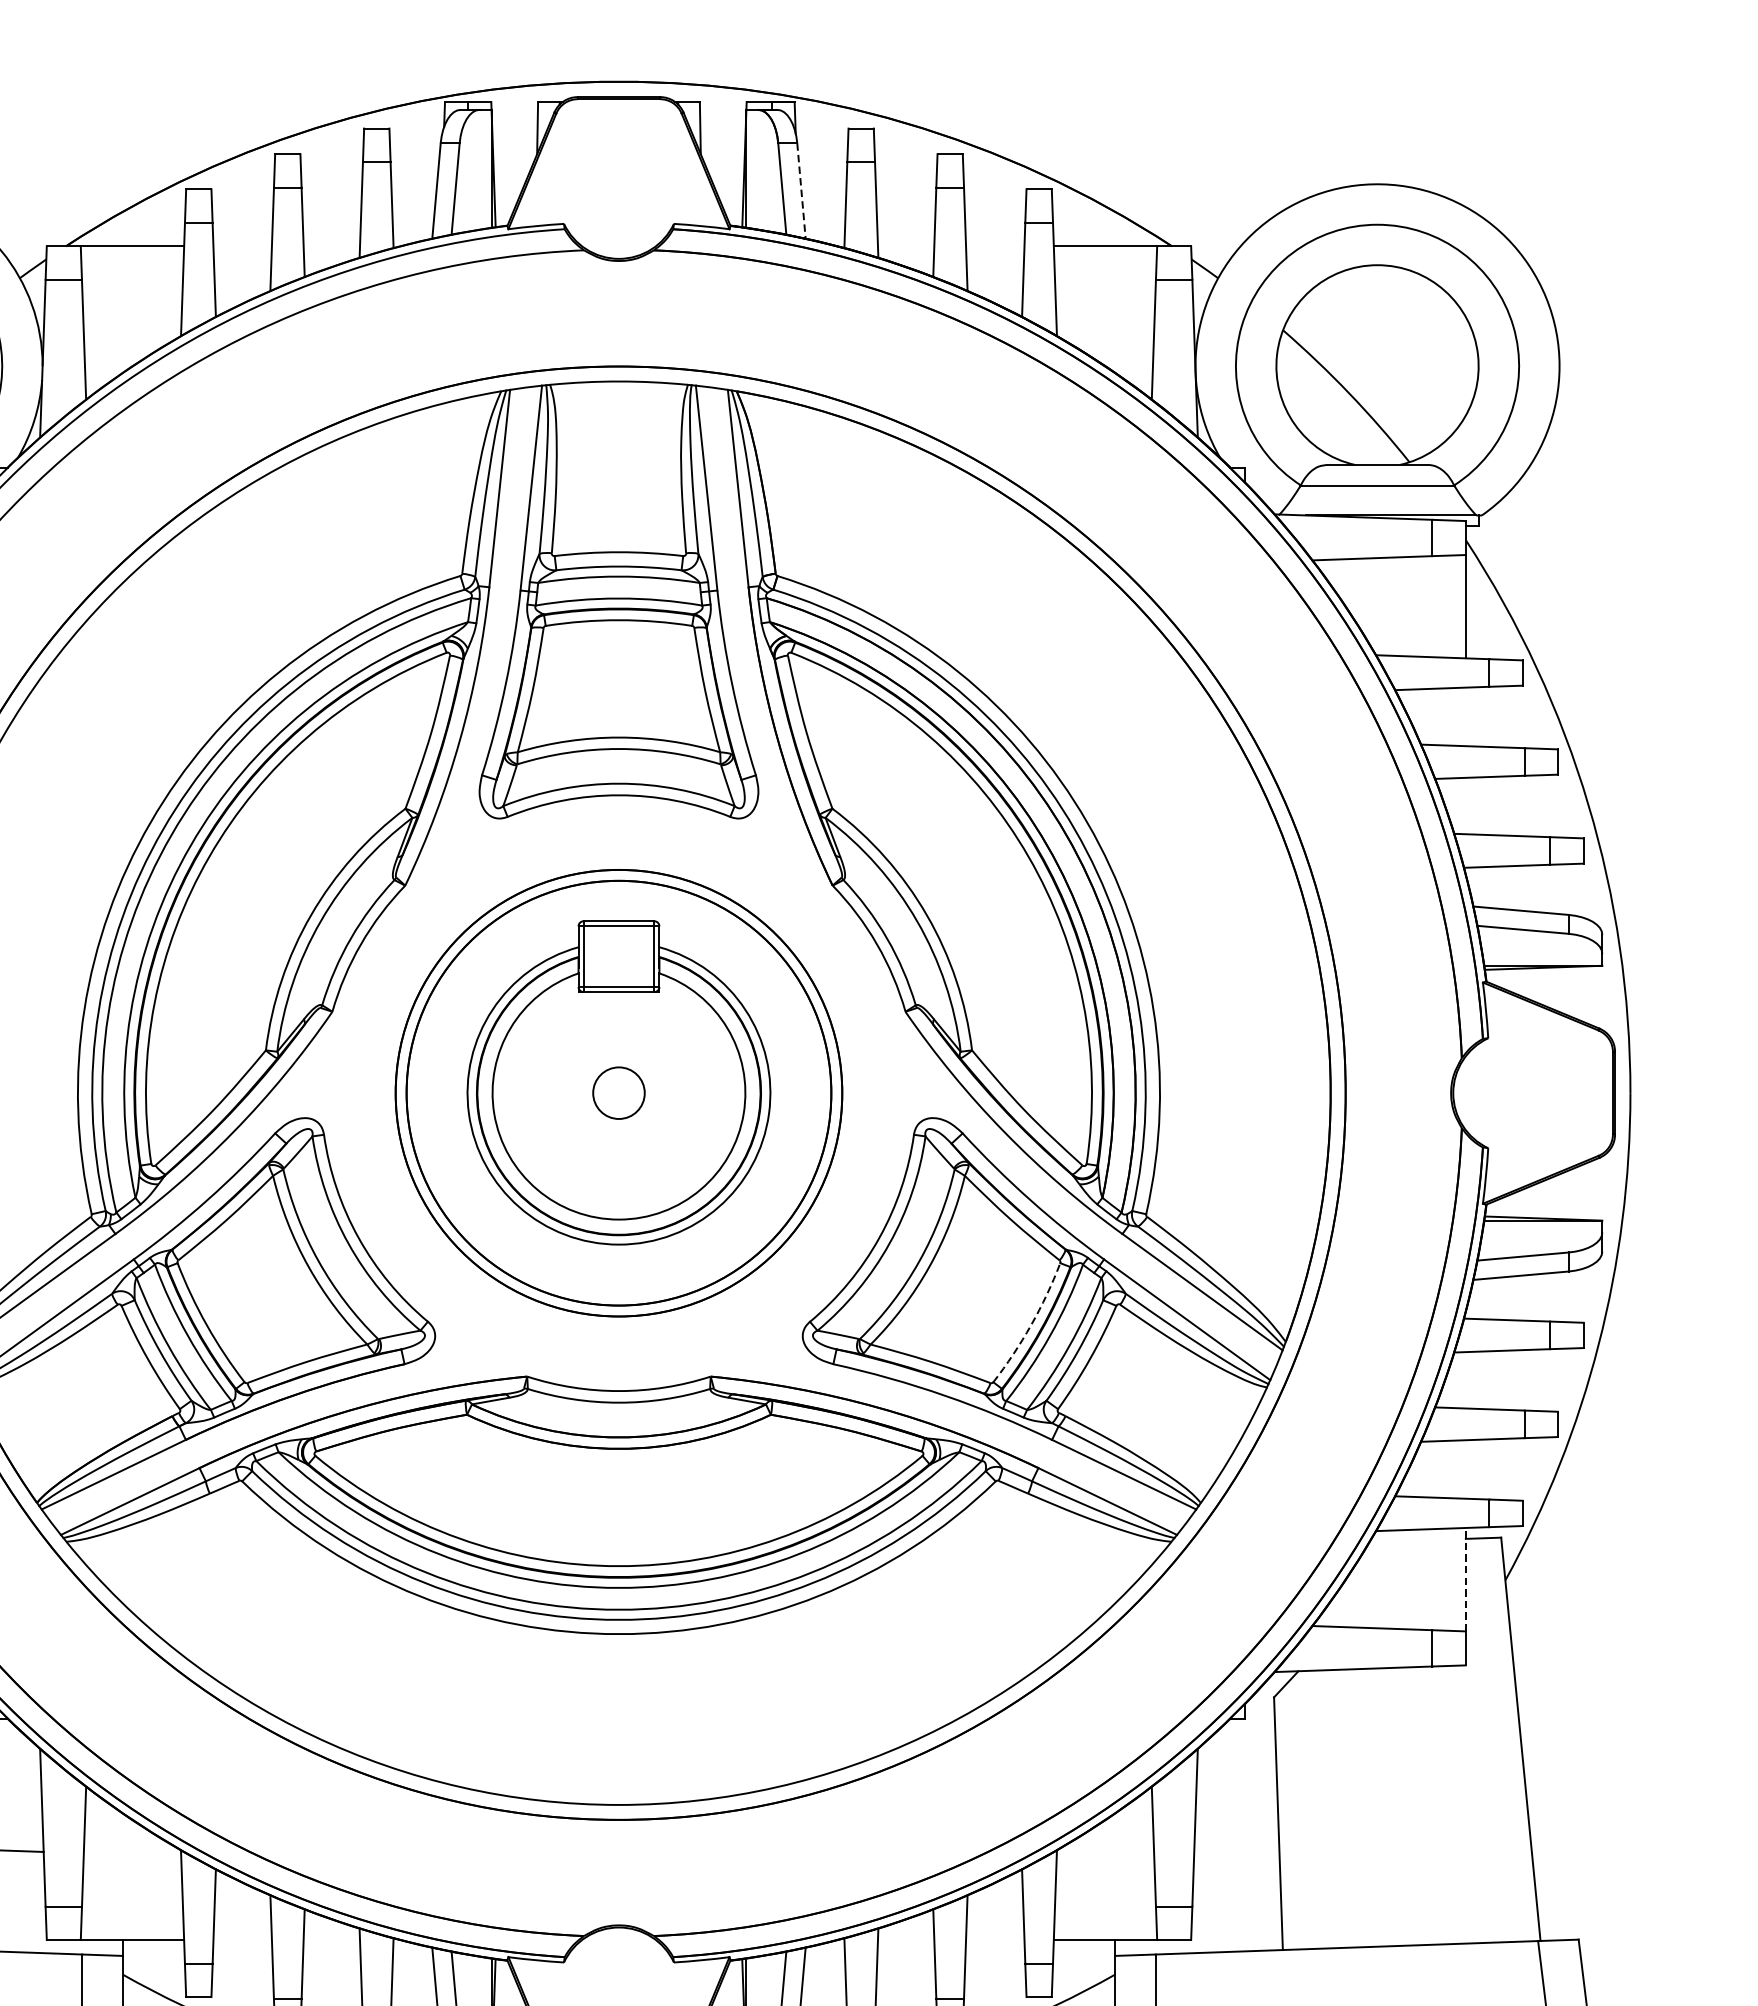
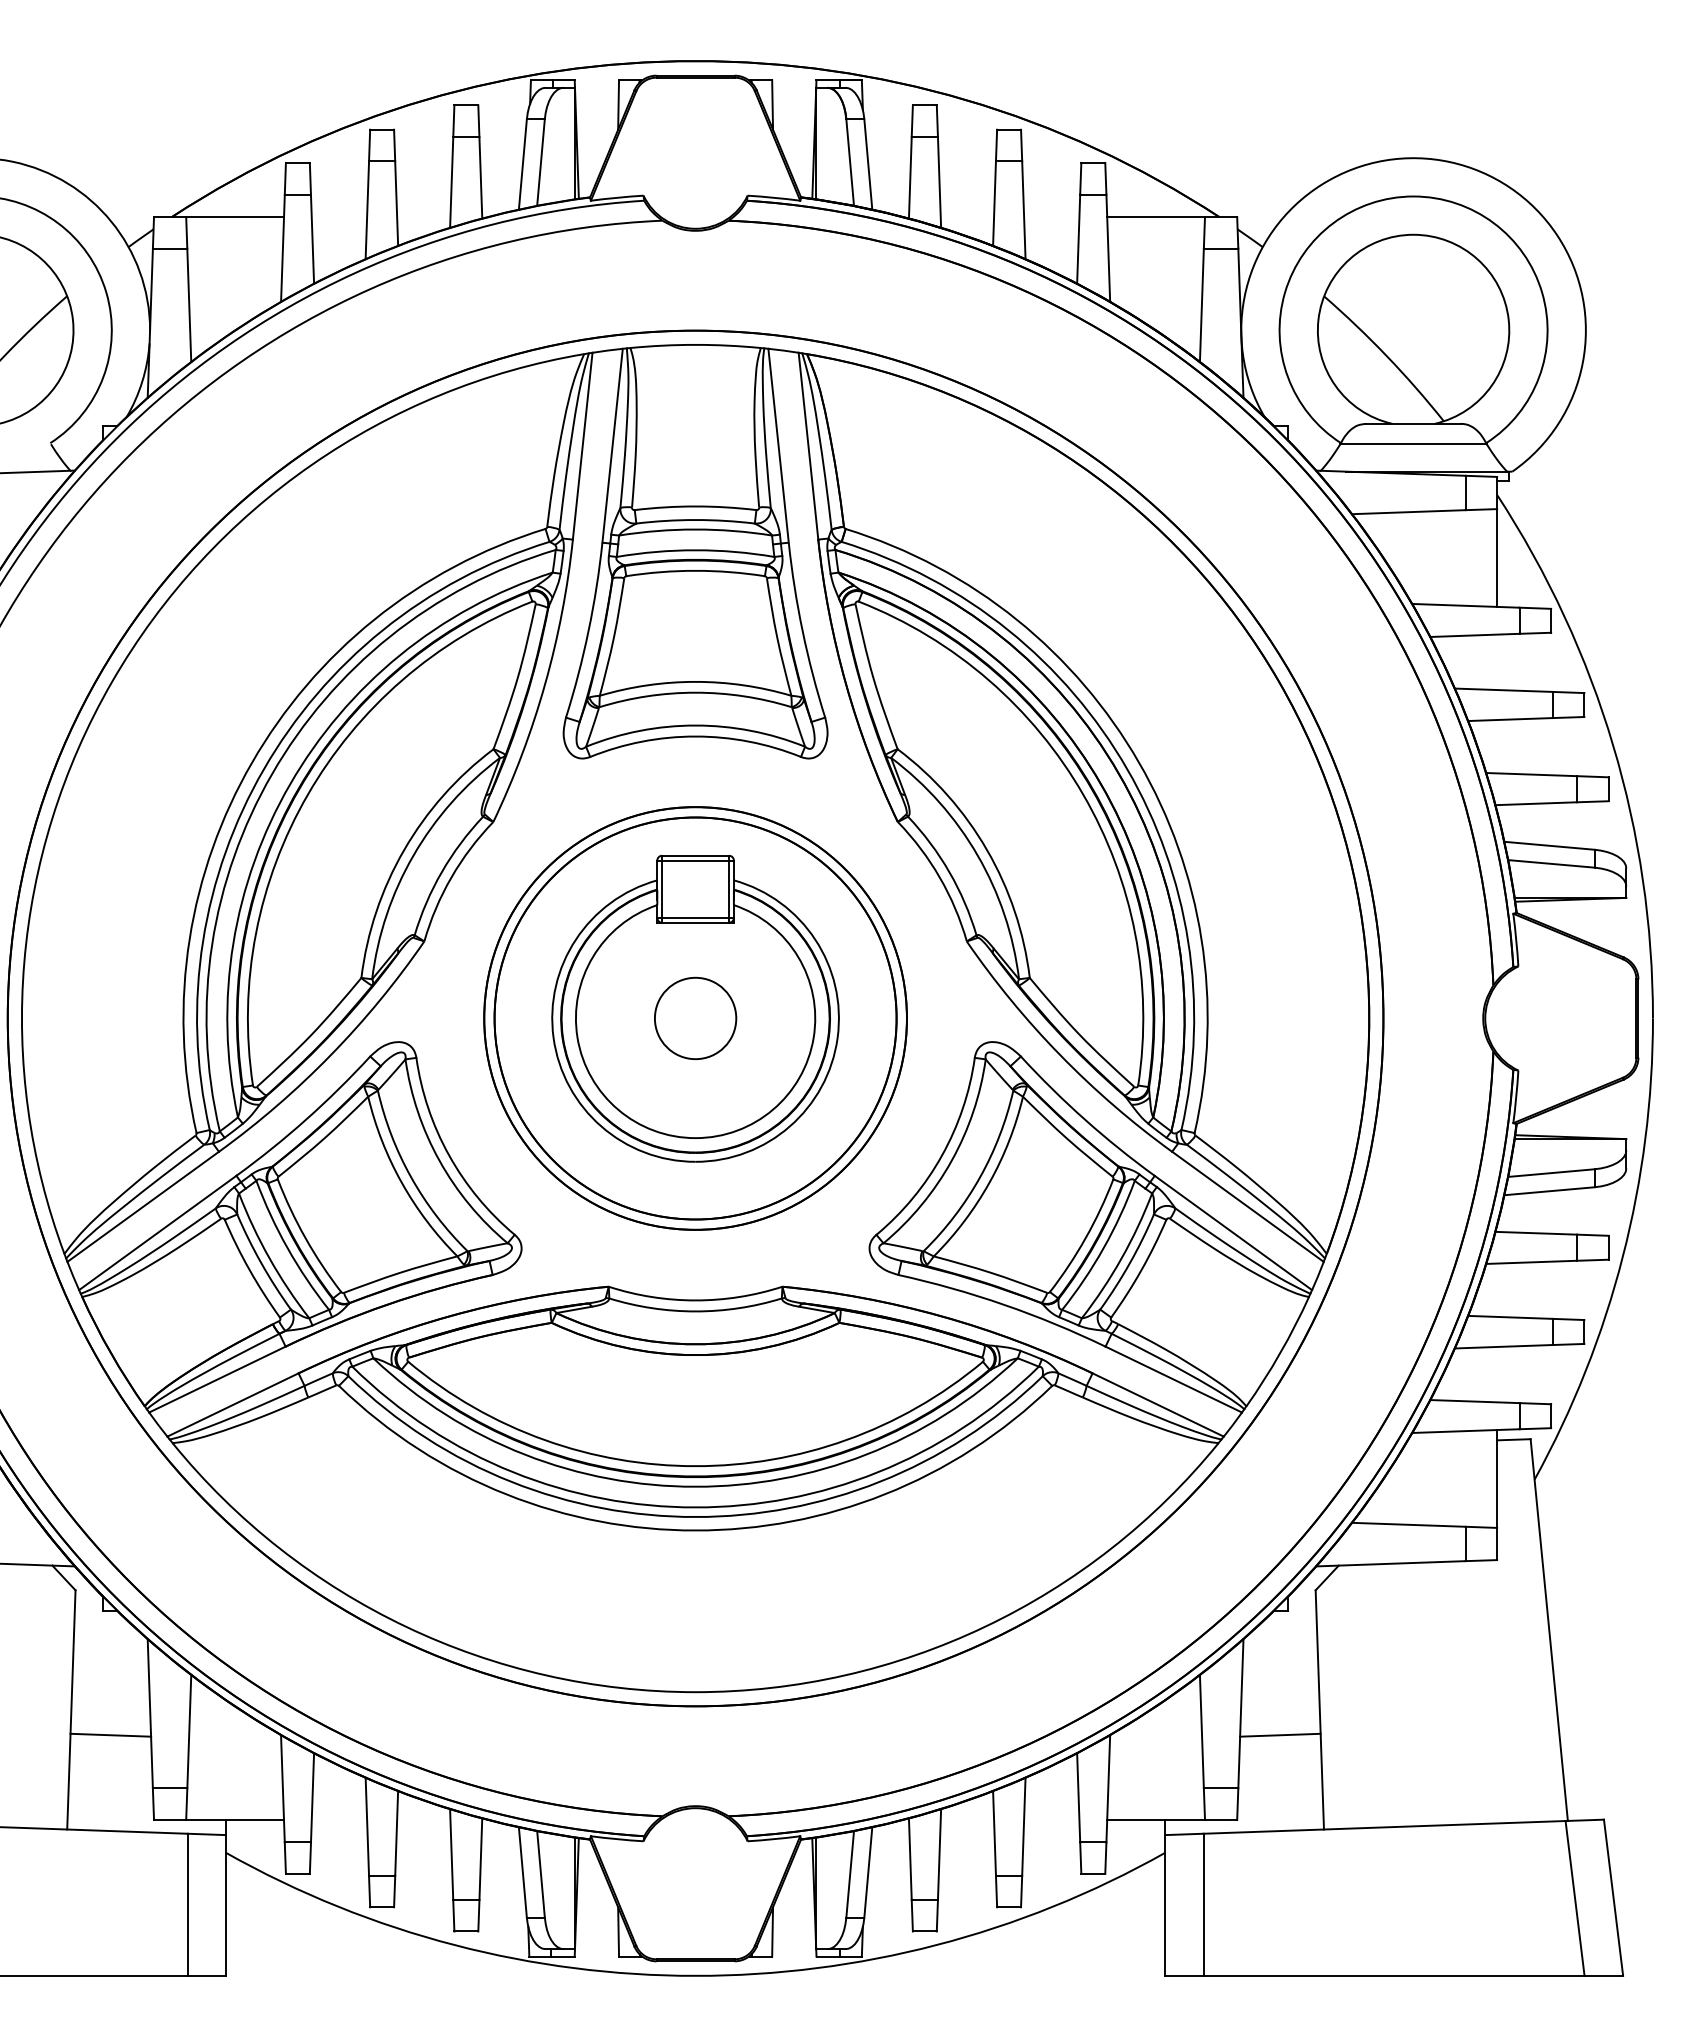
line: (801, 192) -> (868, 165), dashed -> solid
circle: (618, 1093) -> (695, 1018), size x1.67
arc: (1030, 1325) -> (1085, 1238), dashed -> solid
line: (1466, 1579) -> (1497, 1478), dashed -> solid
line: (1236, 1849) -> (1280, 1734), added

